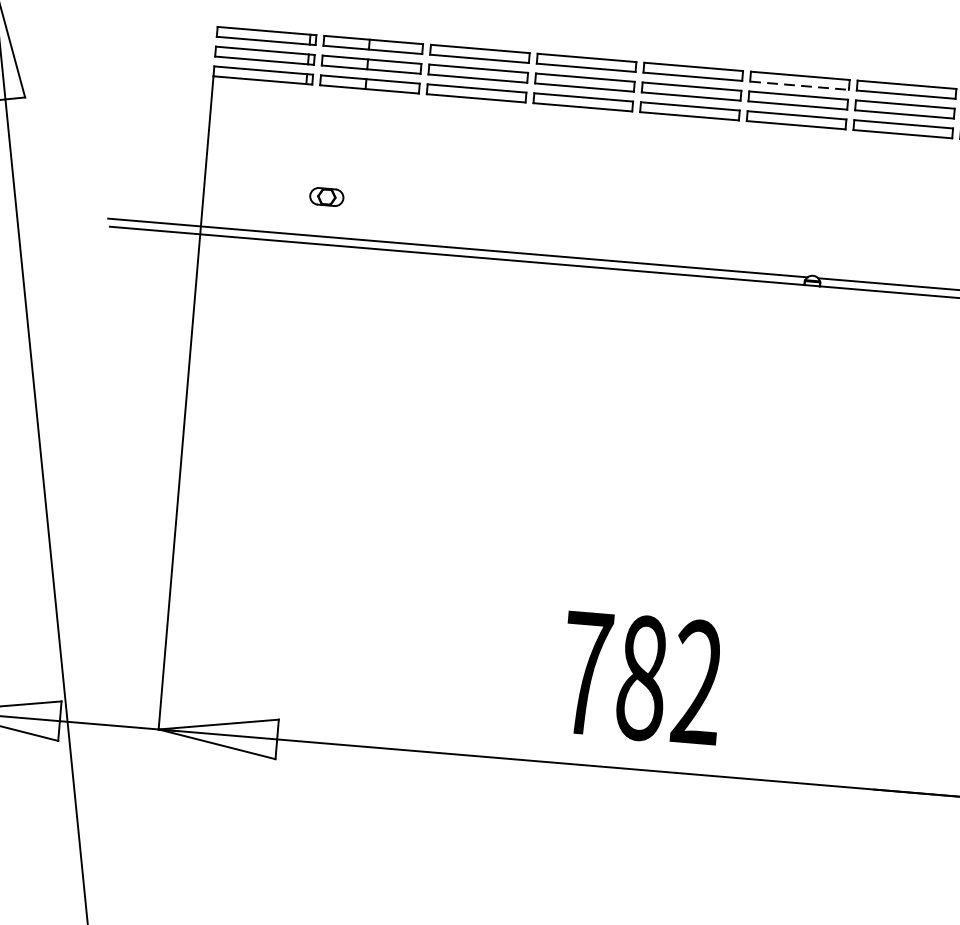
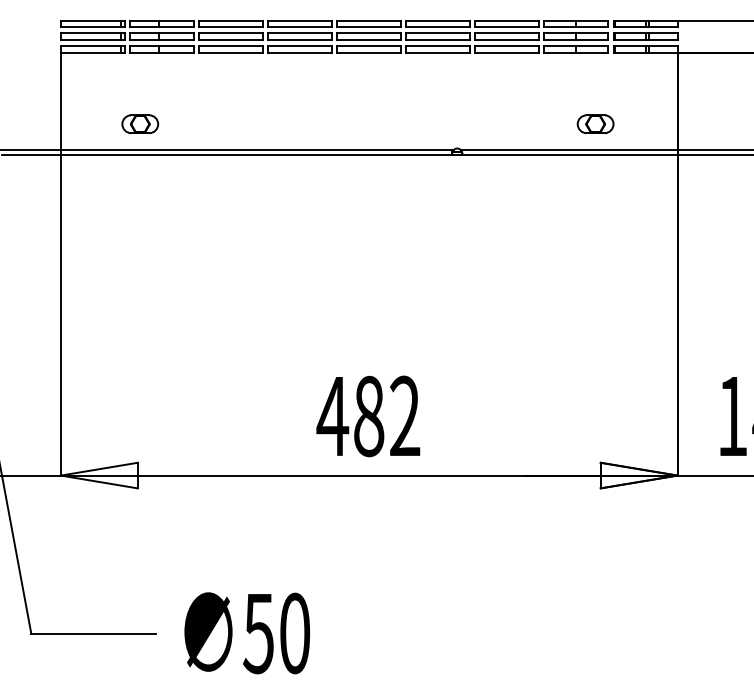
line: (799, 86) -> (438, 27), dashed -> solid
part: (327, 196) -> (140, 123), size x1.67
text: (585, 673) -> (332, 416), 782 -> 482

